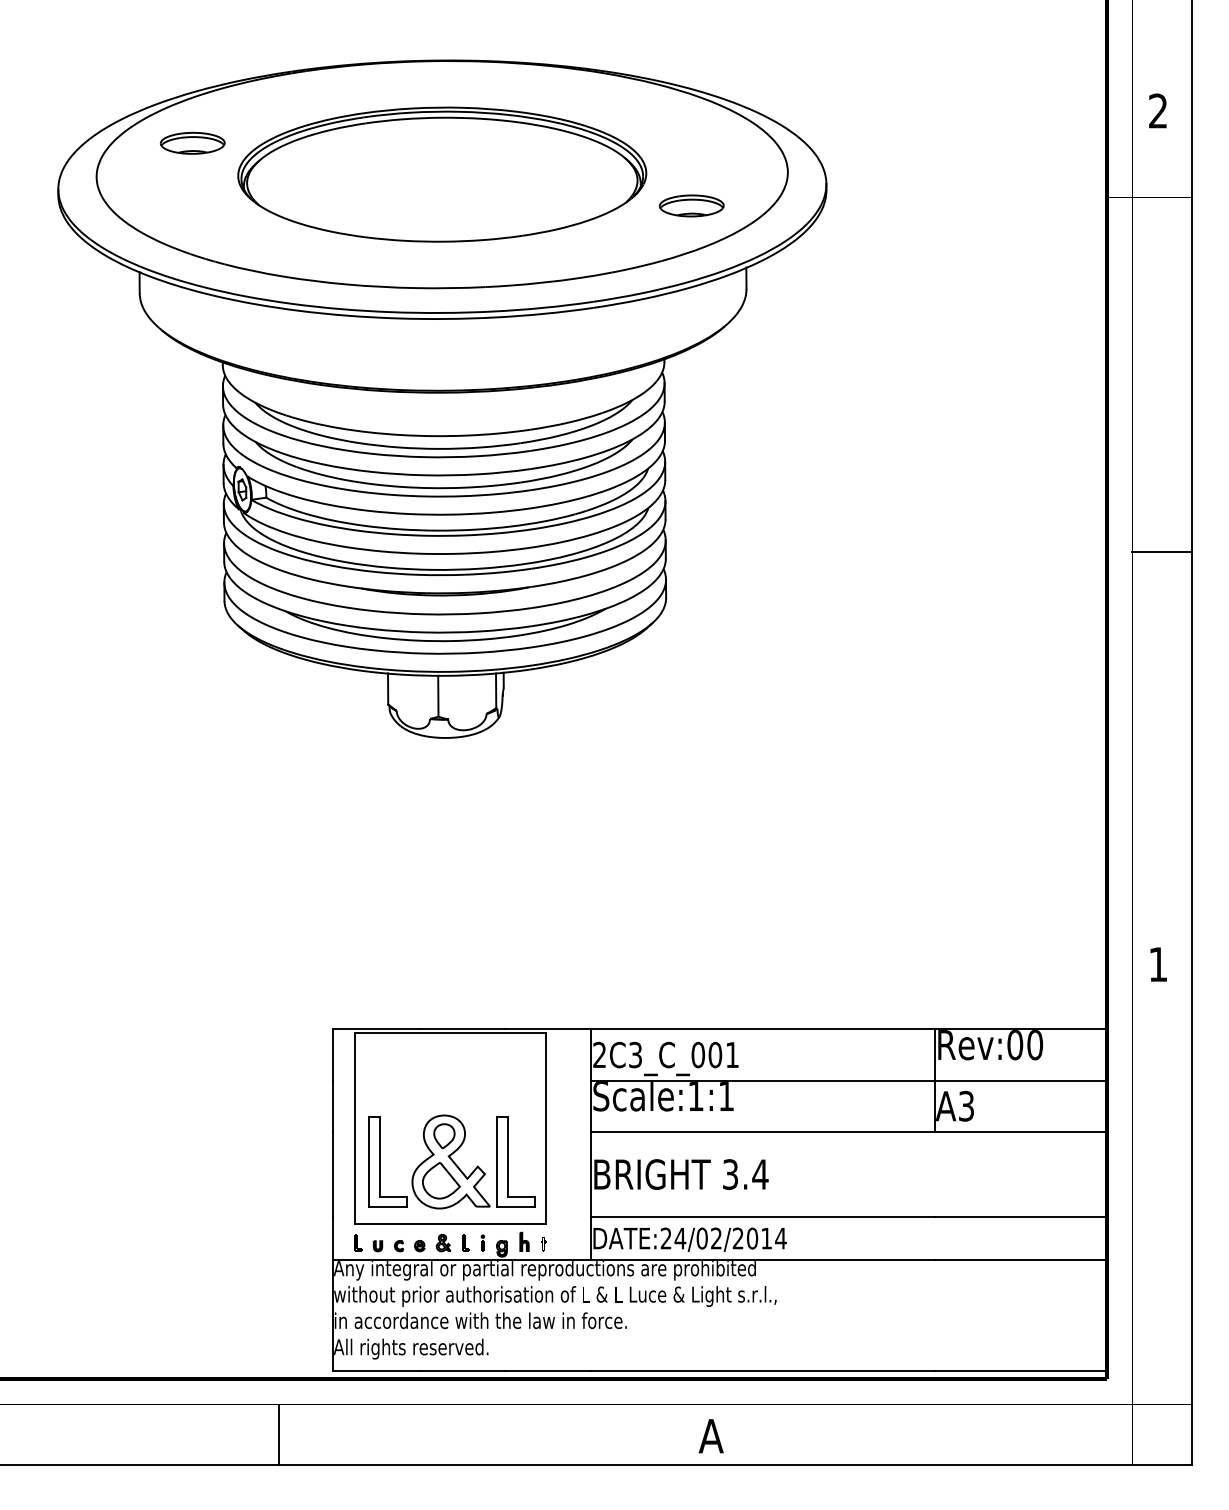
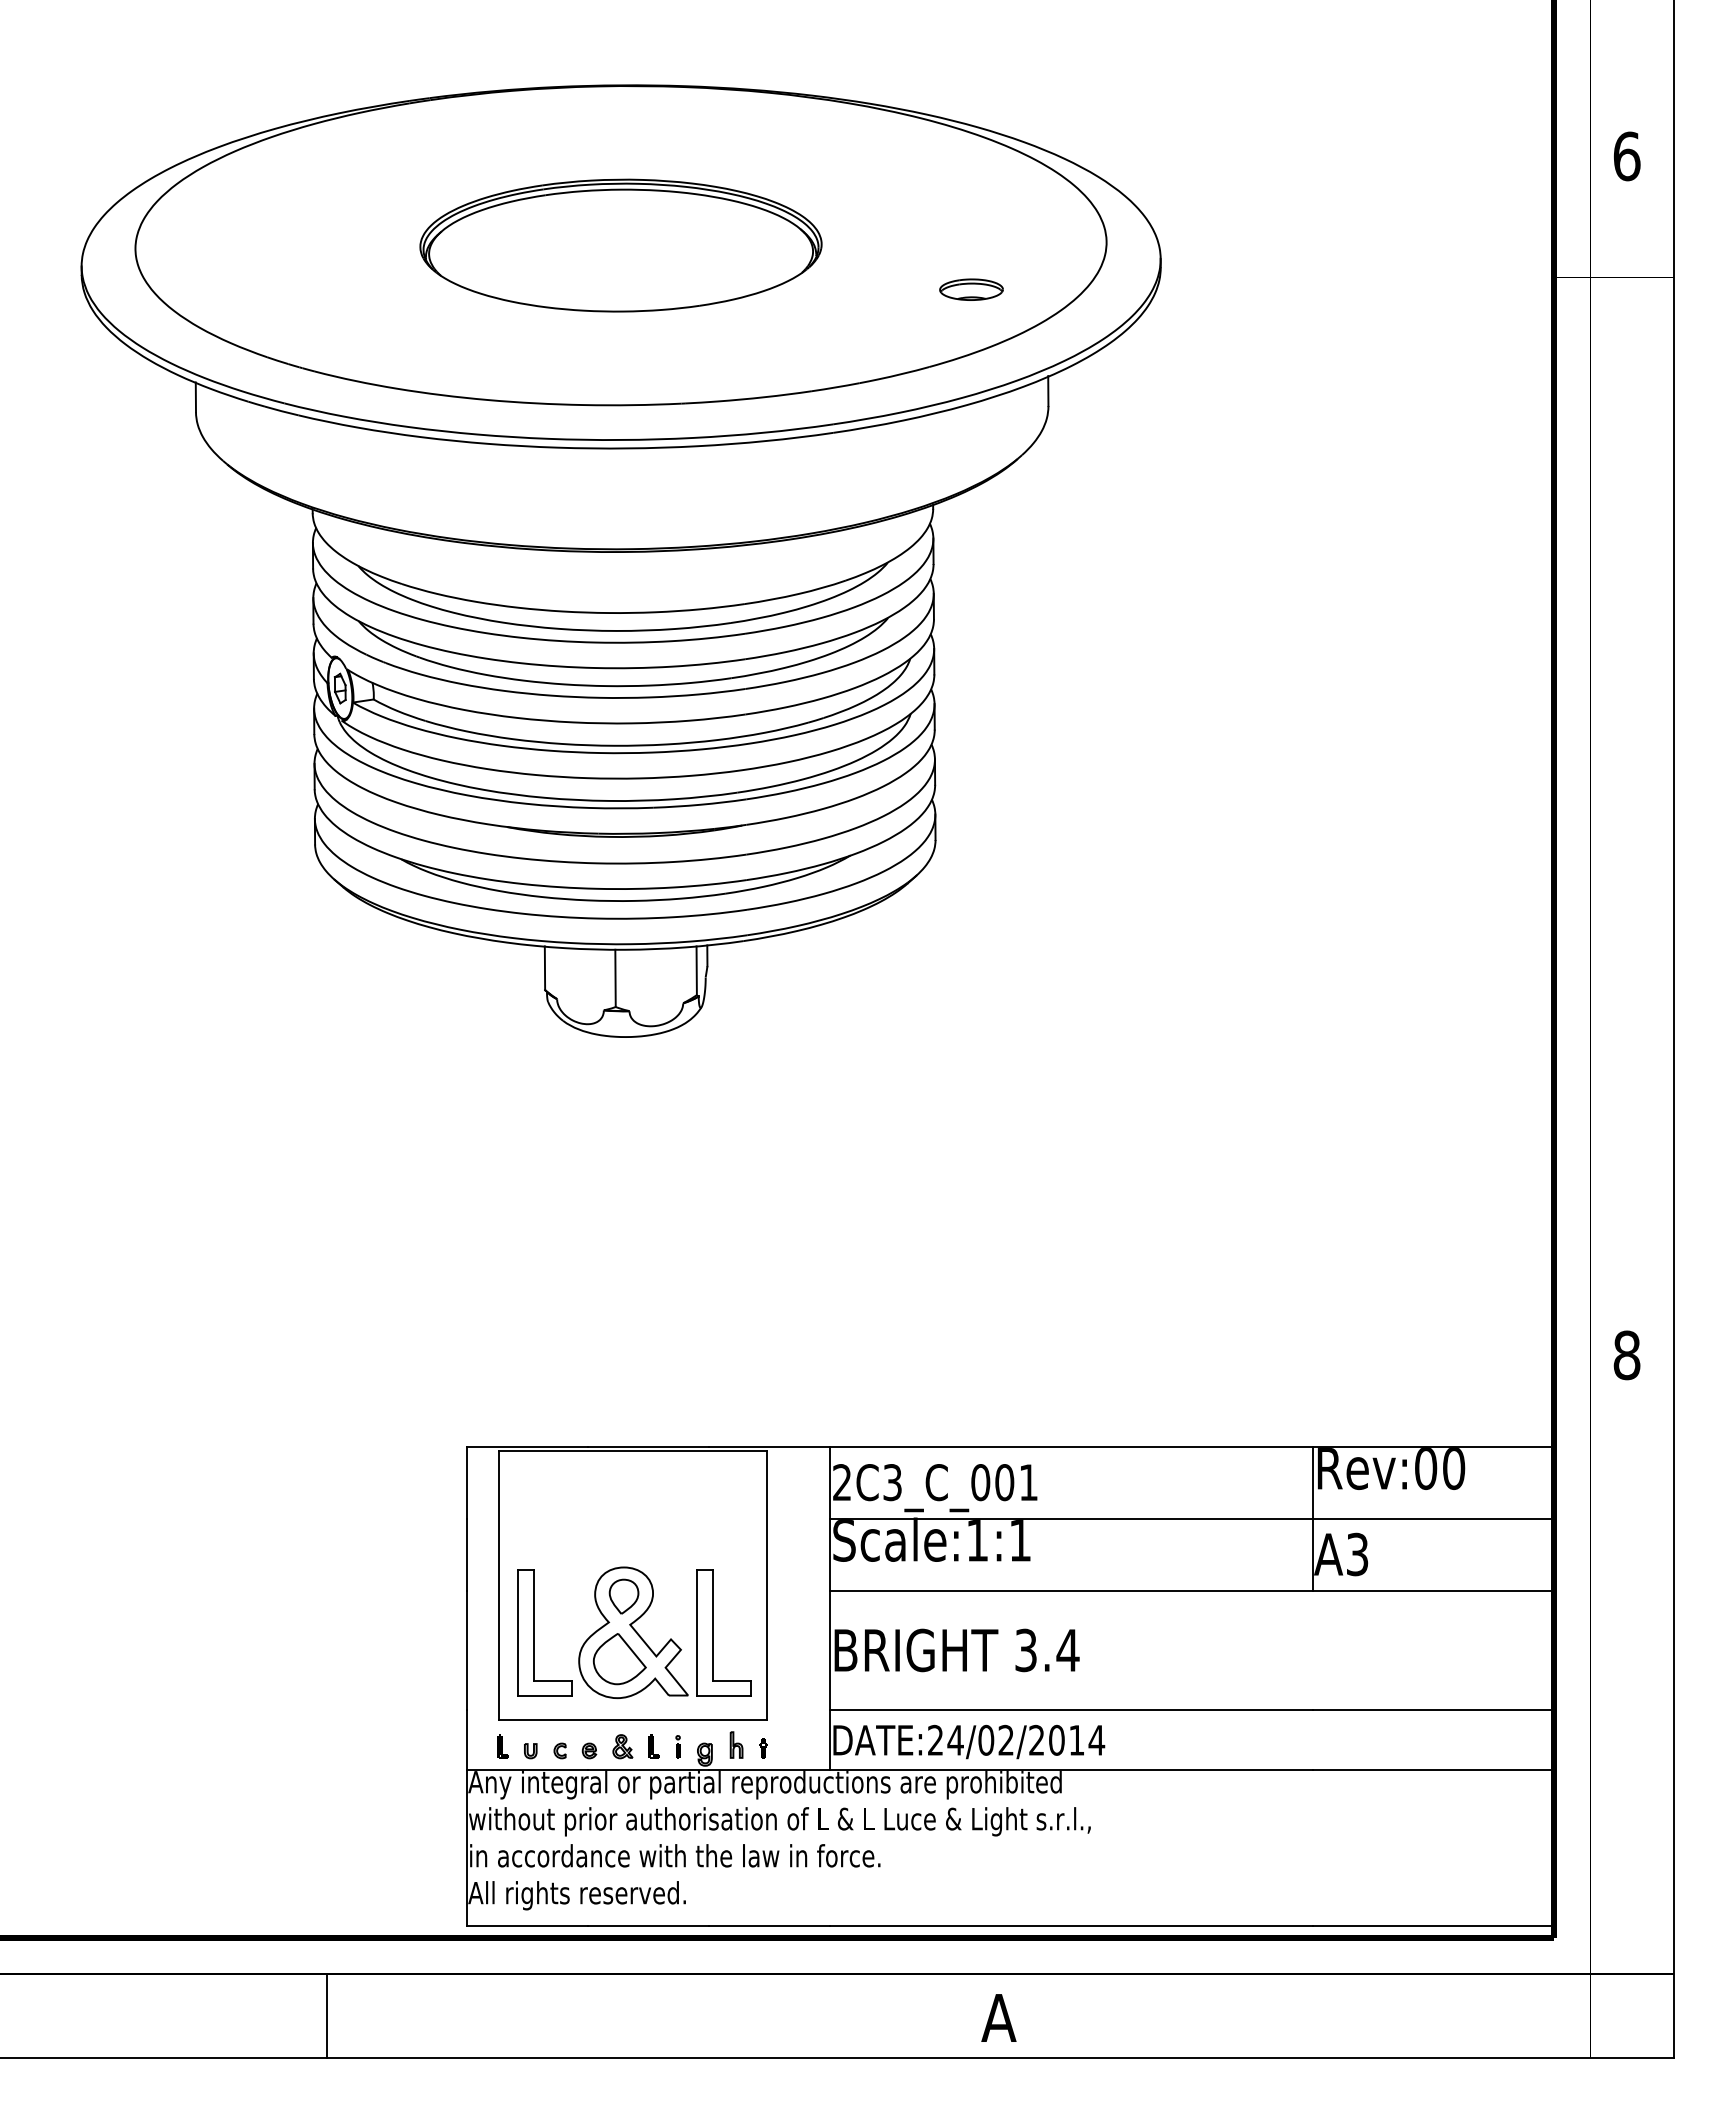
text: (1157, 111) -> (1626, 156), 2 -> 6
part: (192, 143) -> (270, 201), removed
part: (441, 174) -> (620, 245), size x0.7
part: (691, 205) -> (971, 289), size x0.7
line: (1162, 551) -> (1632, 775), removed
text: (1157, 964) -> (1626, 1355), 1 -> 8
line: (278, 1435) -> (327, 2016), moved

